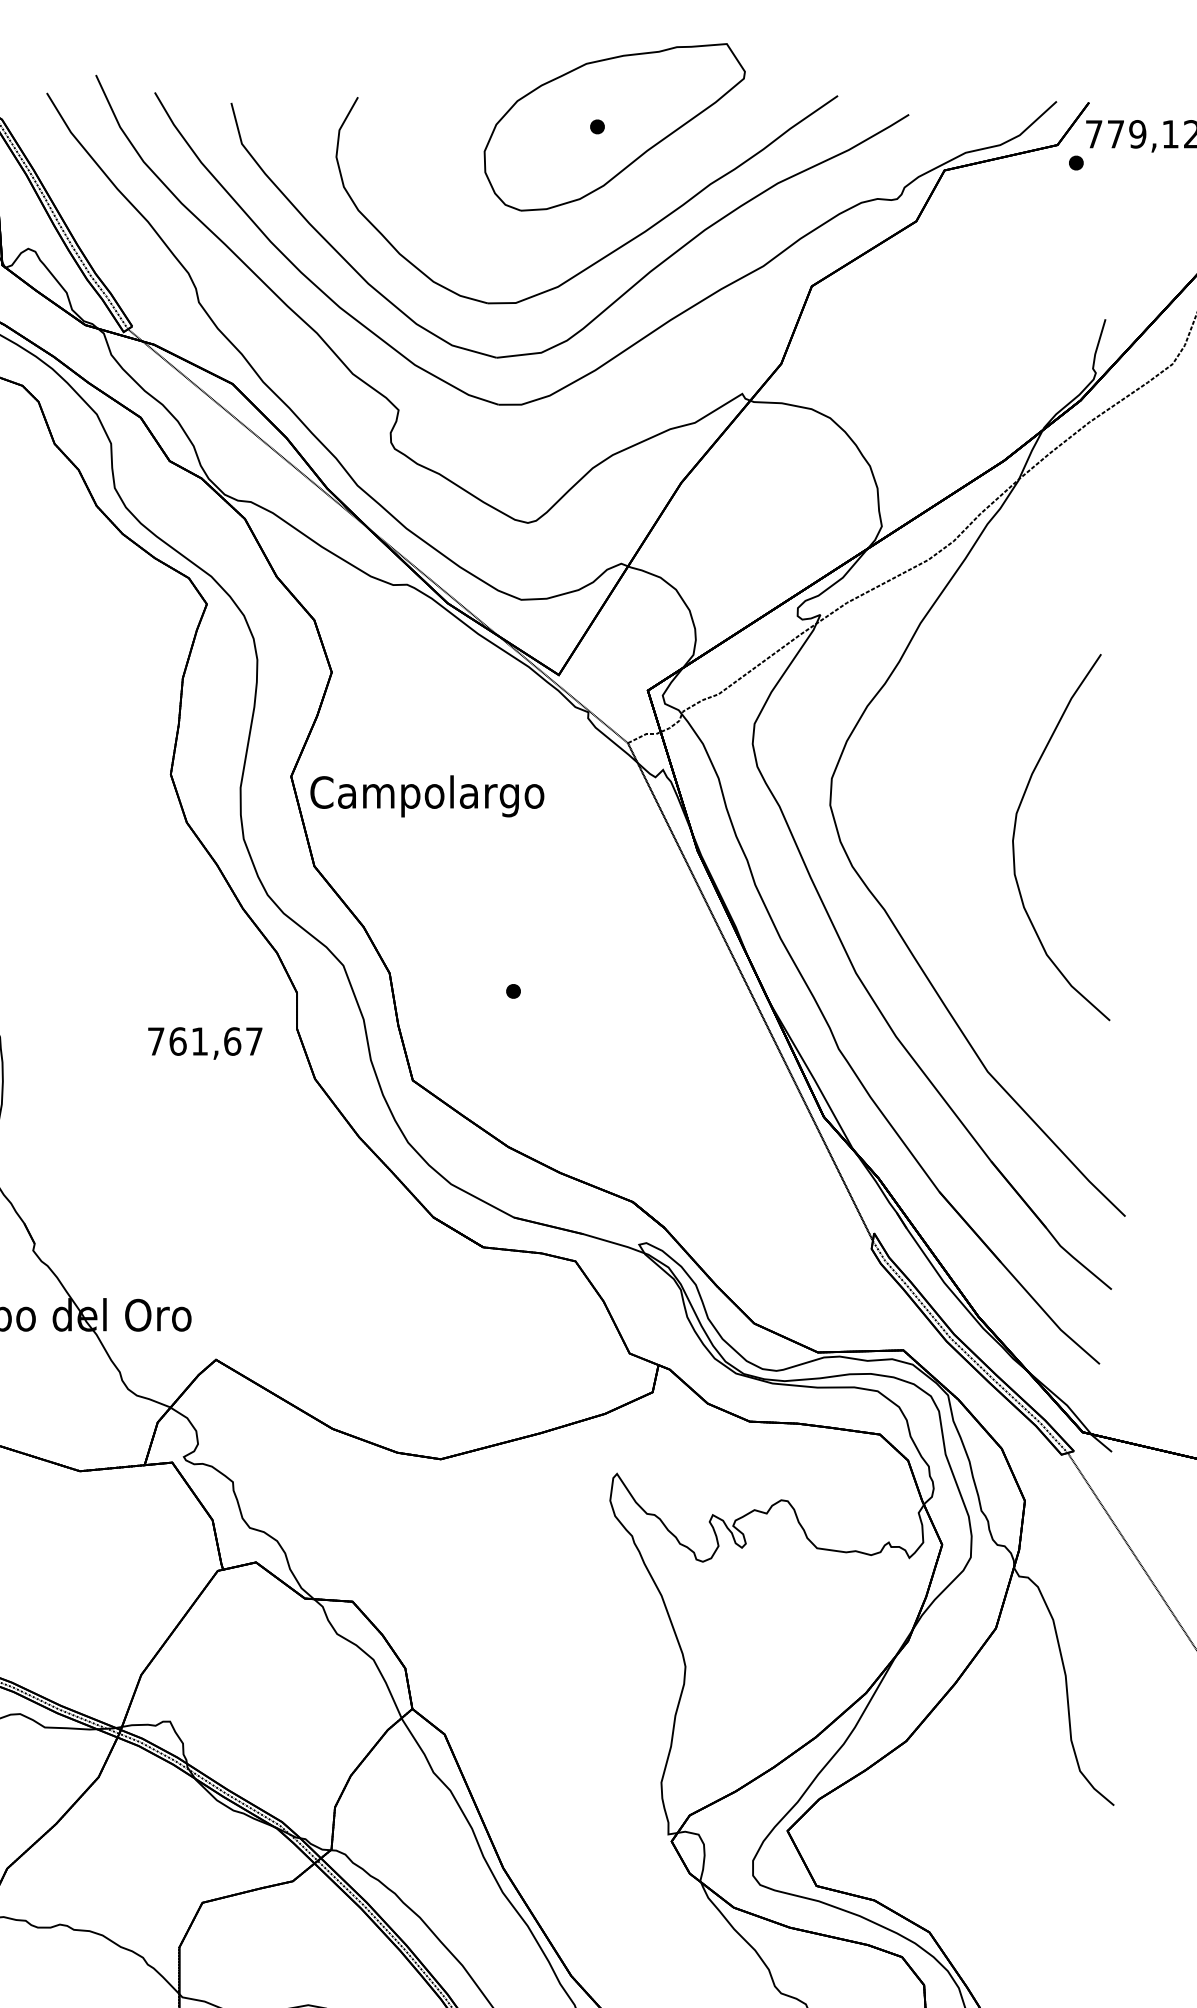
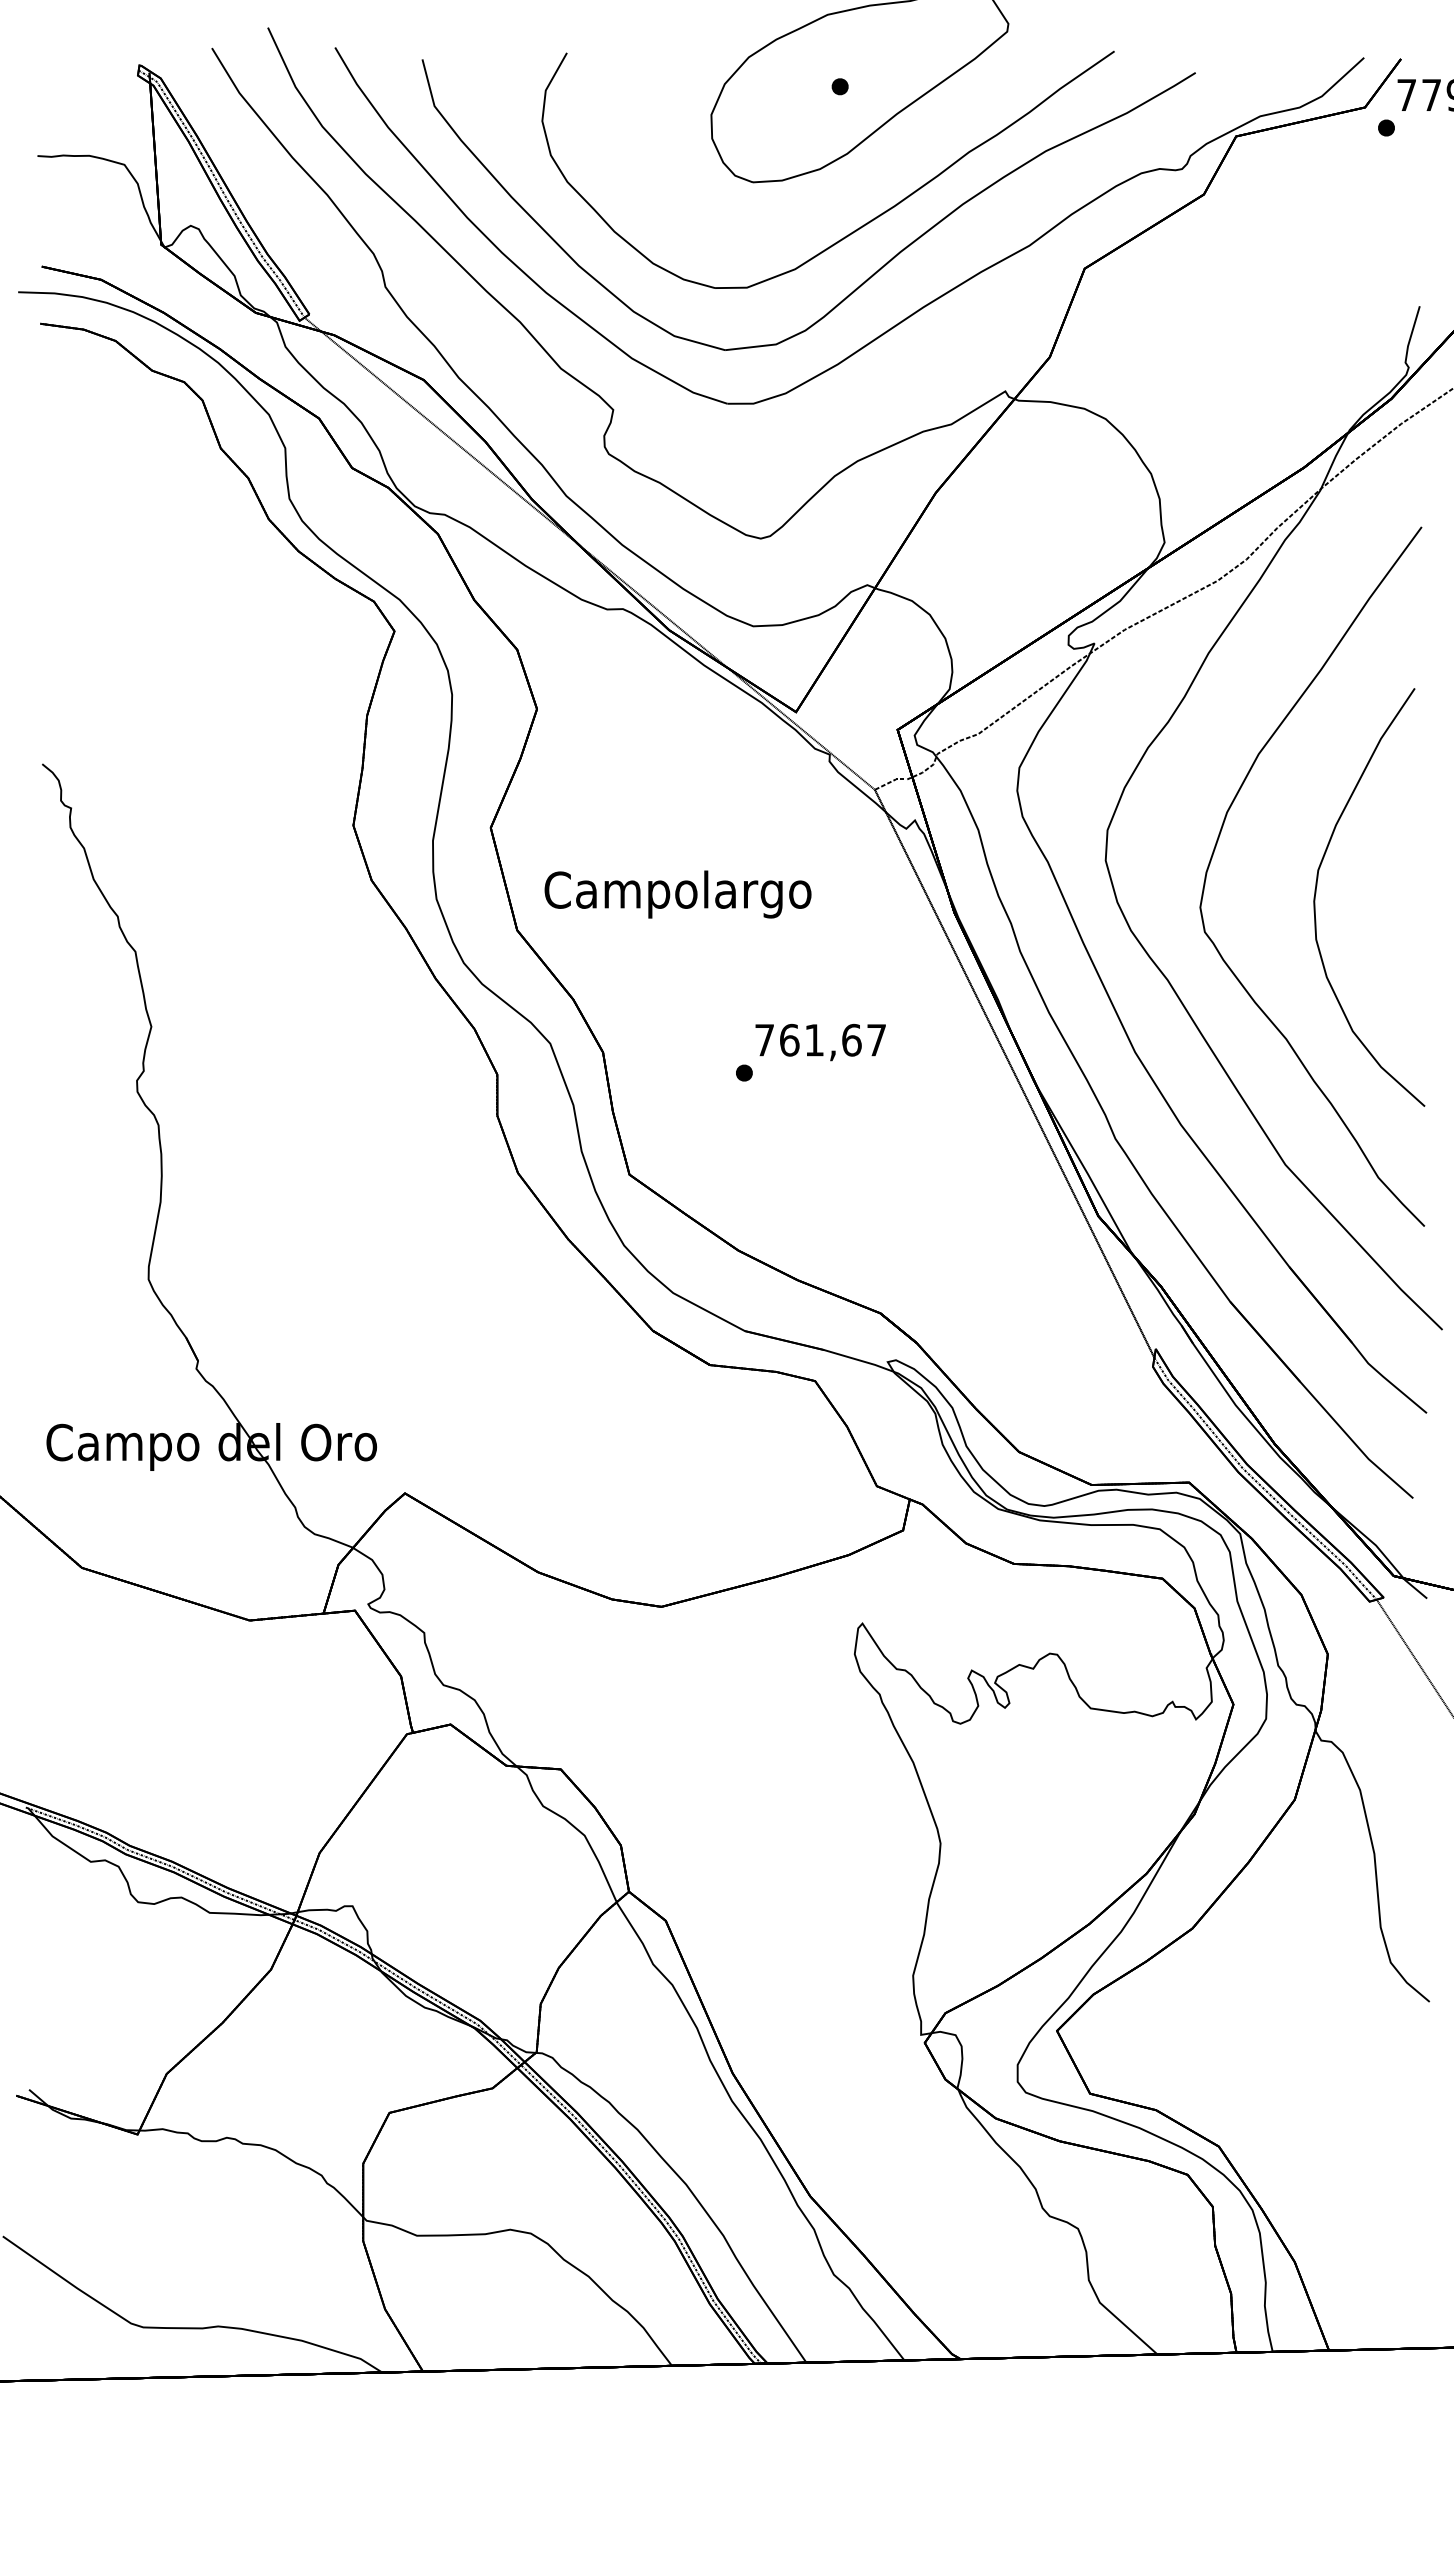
curve: (928, 791) -> (1217, 844), added
text: (426, 796) -> (677, 894), moved
text: (205, 1043) -> (820, 1042), moved

